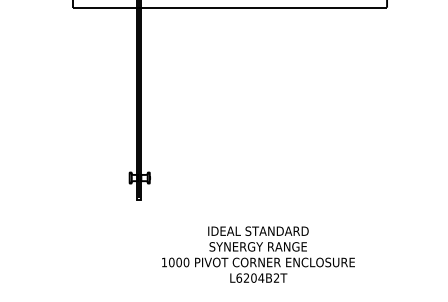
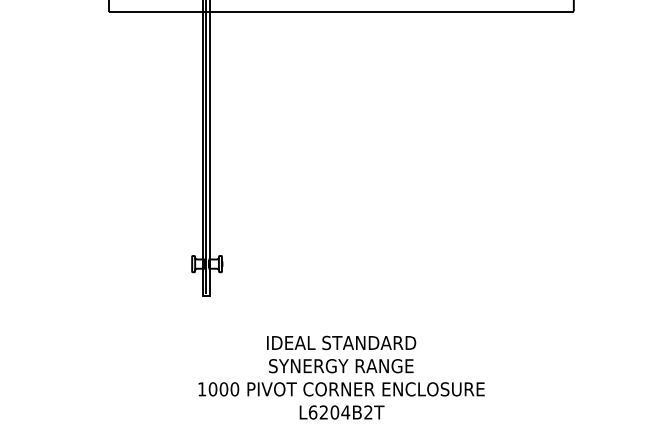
text: (258, 254) -> (341, 377), moved

